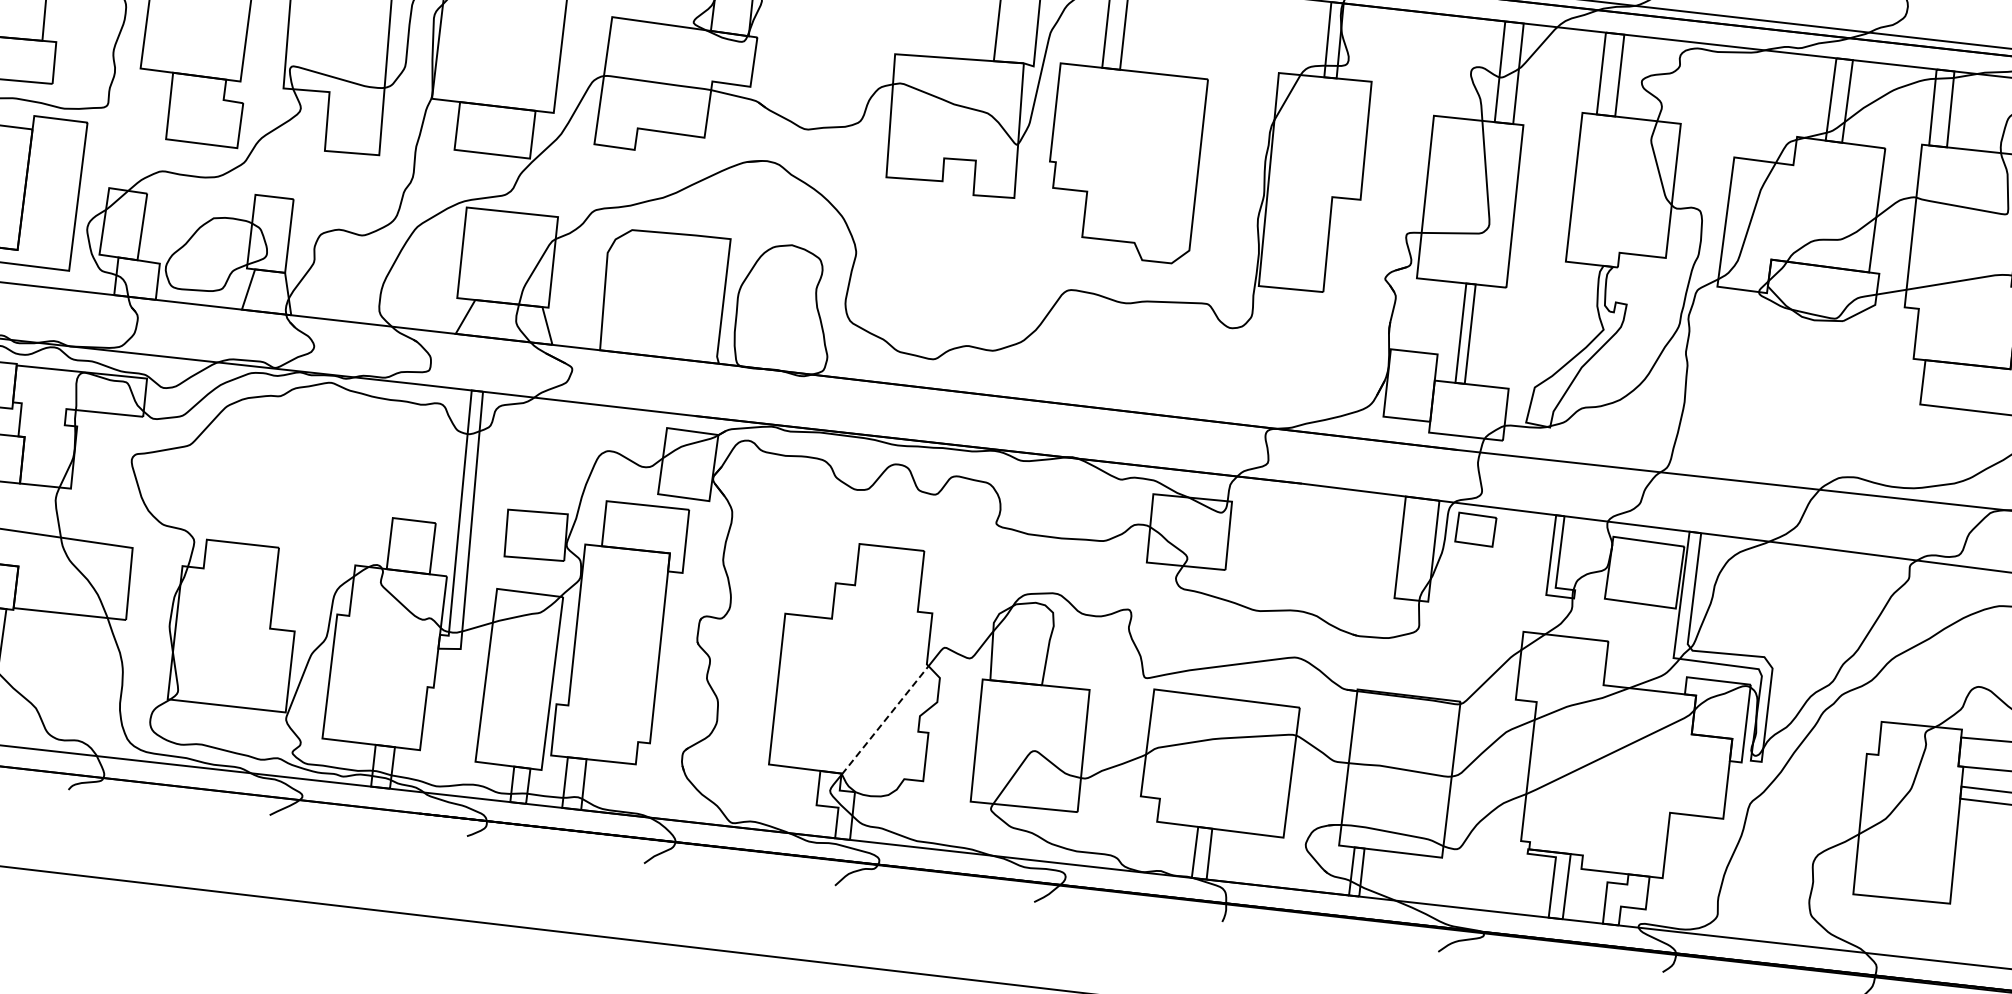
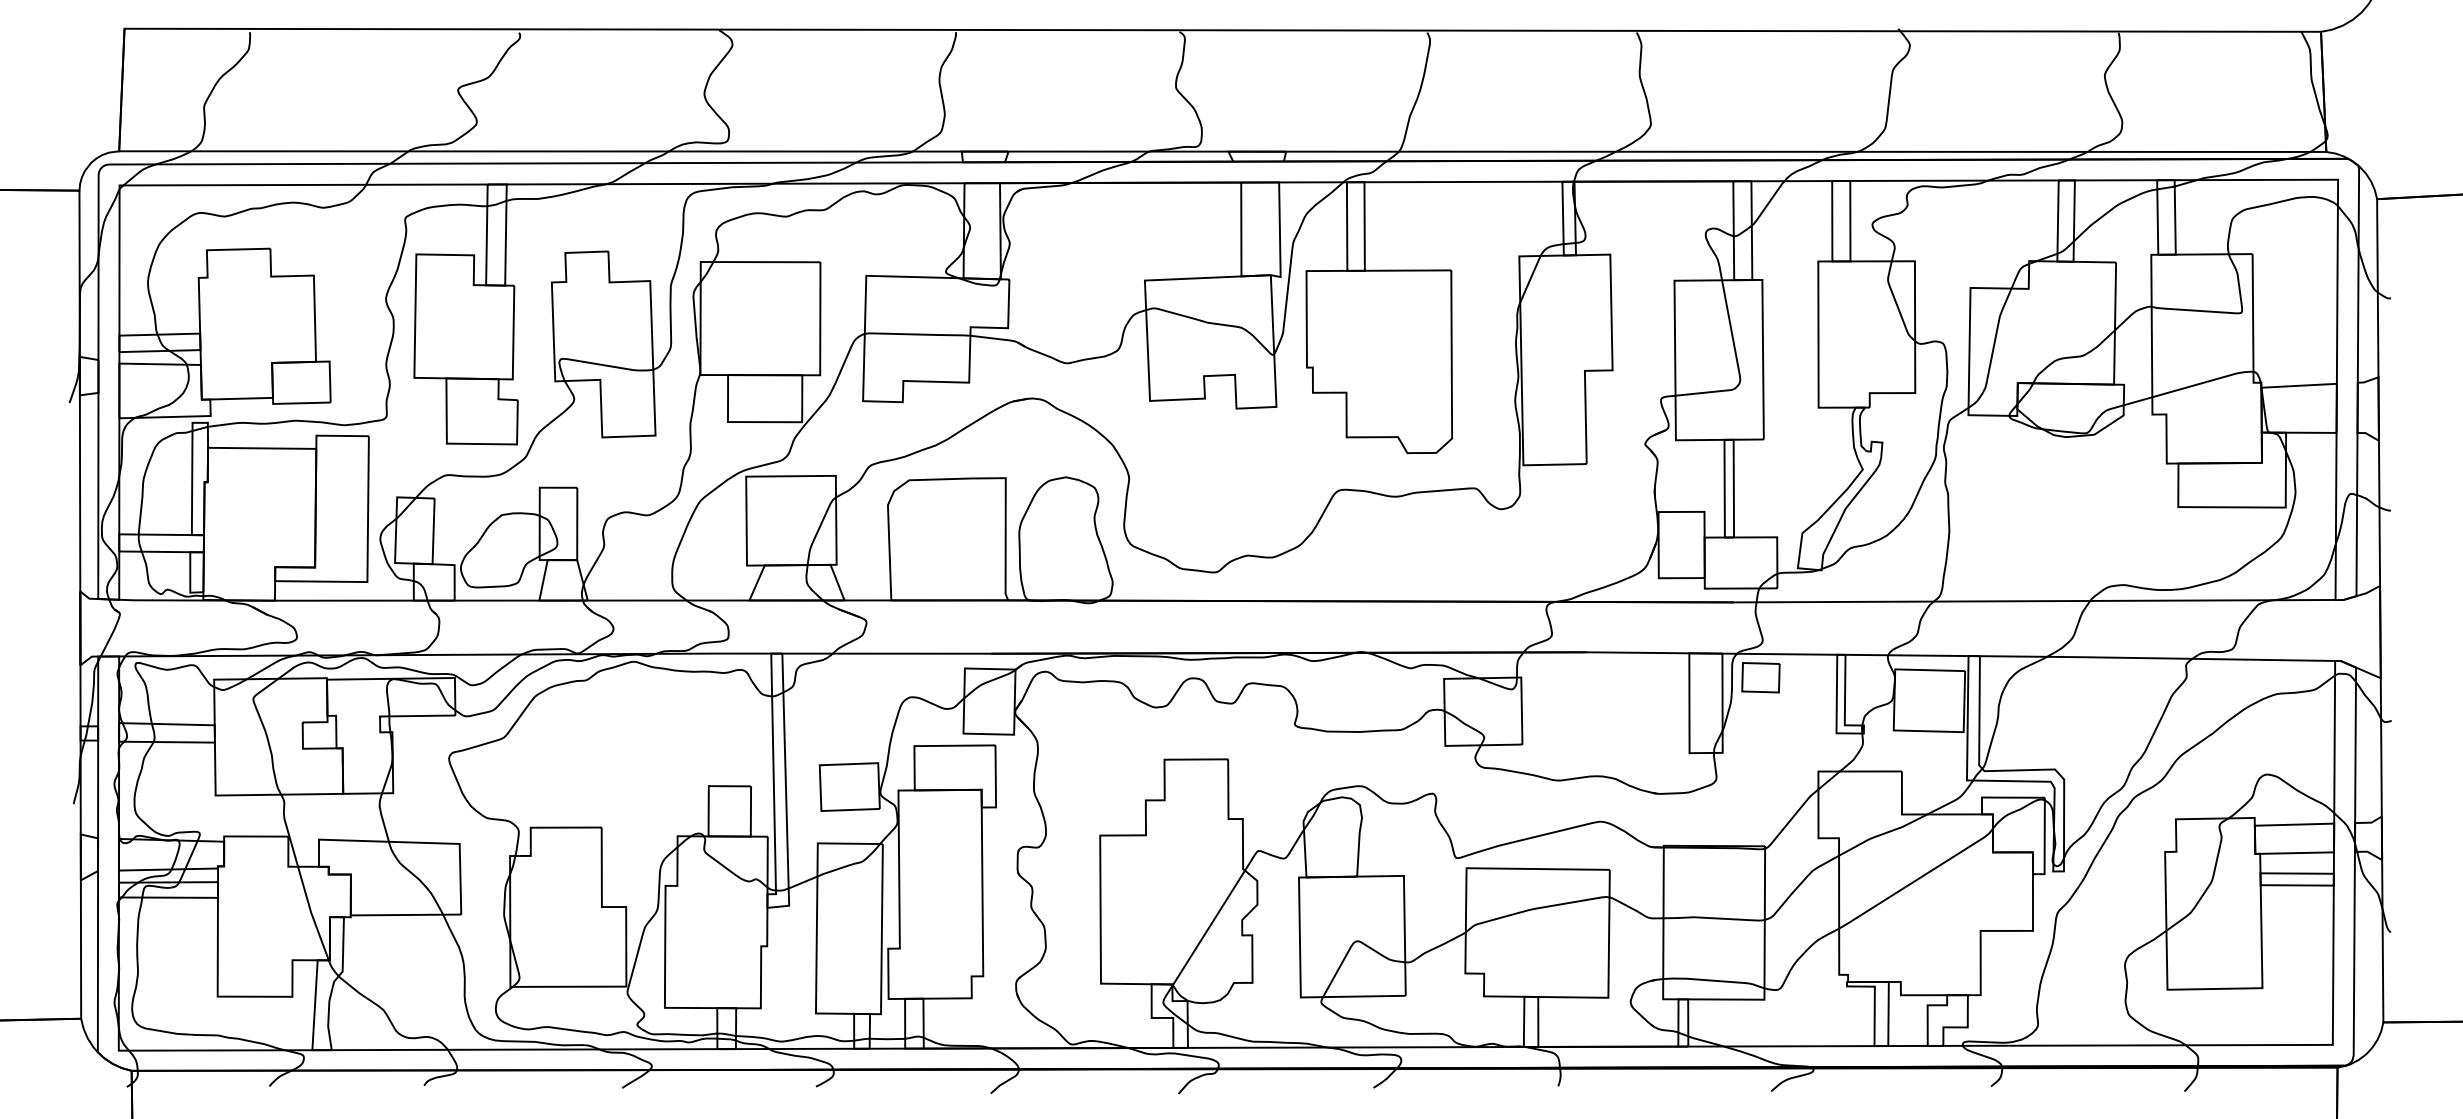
line: (884, 719) -> (1208, 927), dashed -> solid

